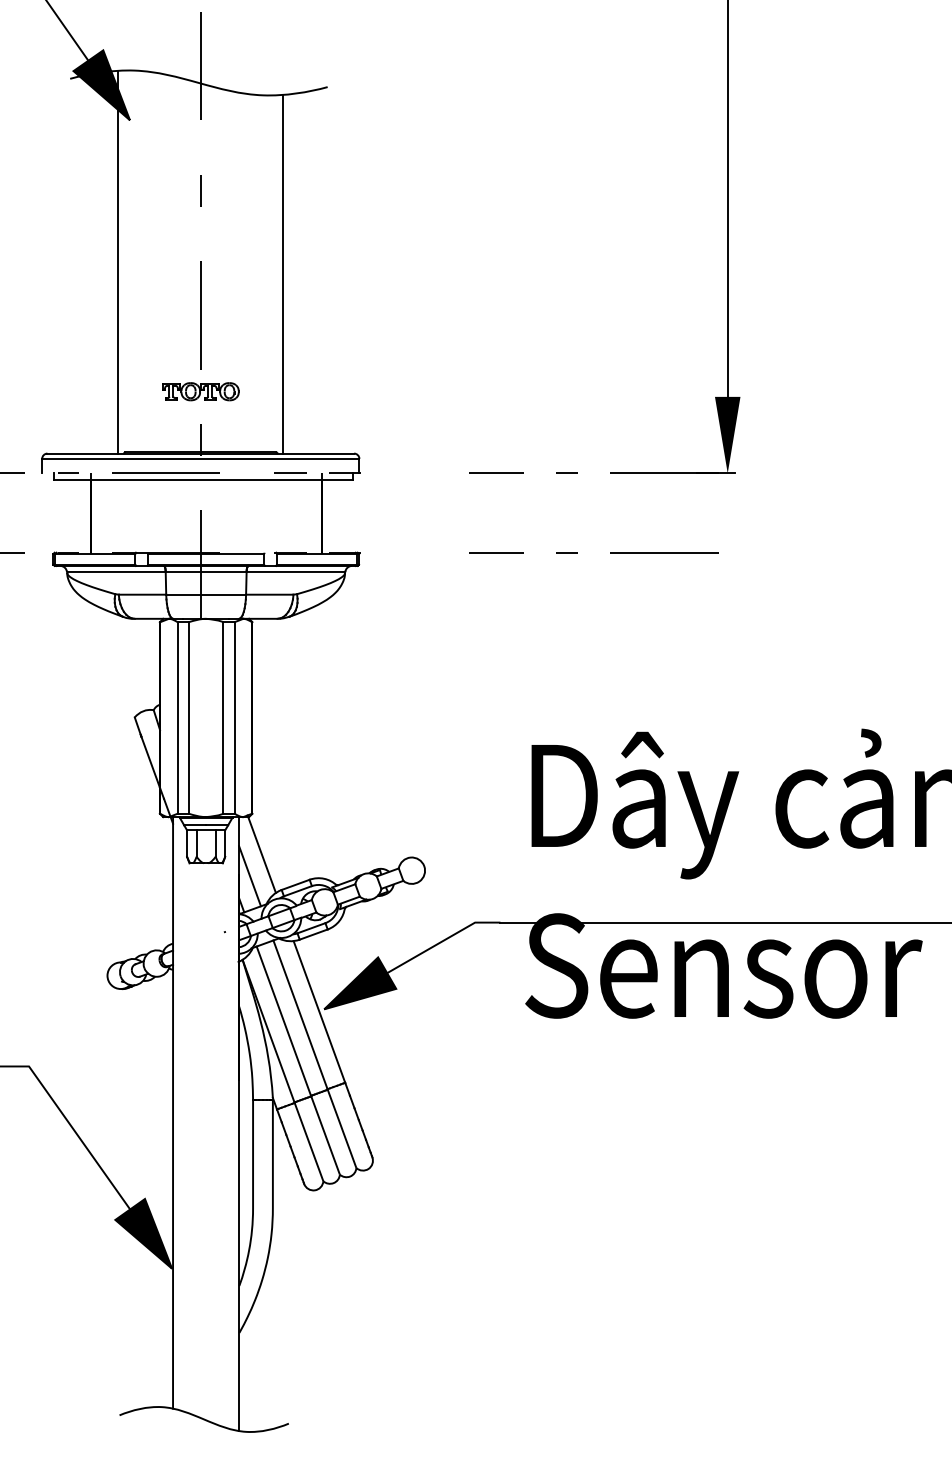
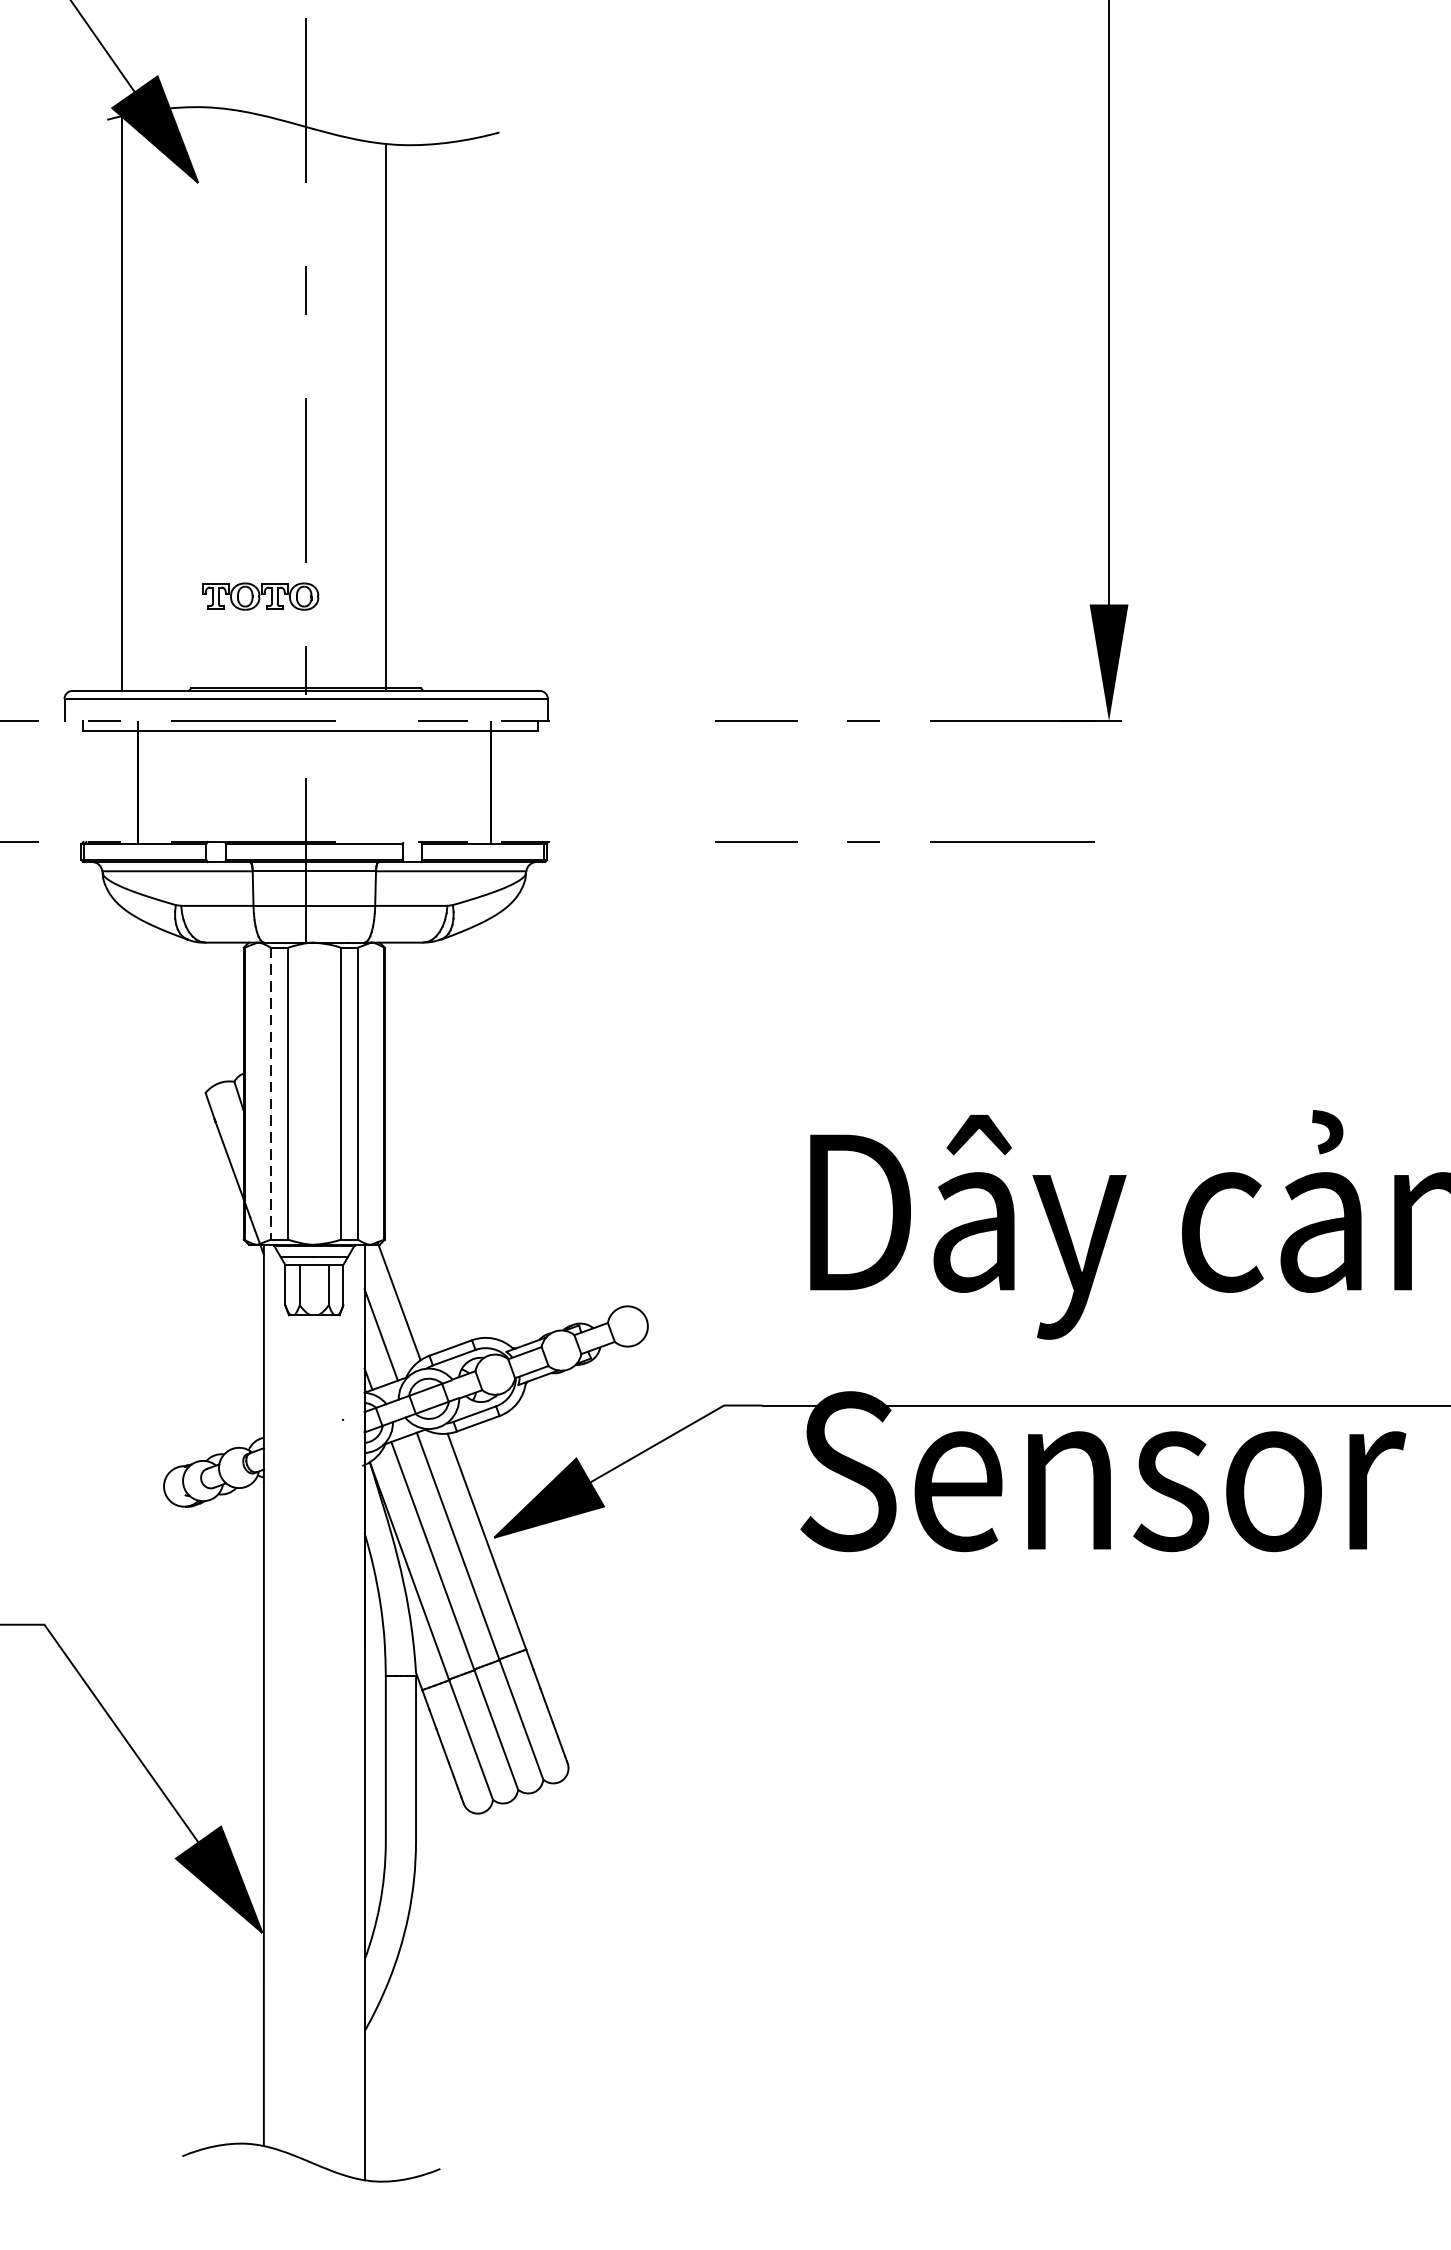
line: (118, 261) -> (122, 398), moved
line: (283, 273) -> (386, 416), moved
part: (200, 391) -> (260, 596), moved
line: (177, 717) -> (270, 1093), solid -> dashed

